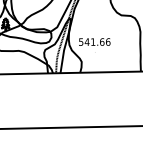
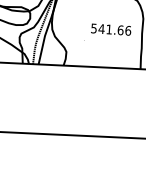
text: (94, 41) -> (110, 28), moved

